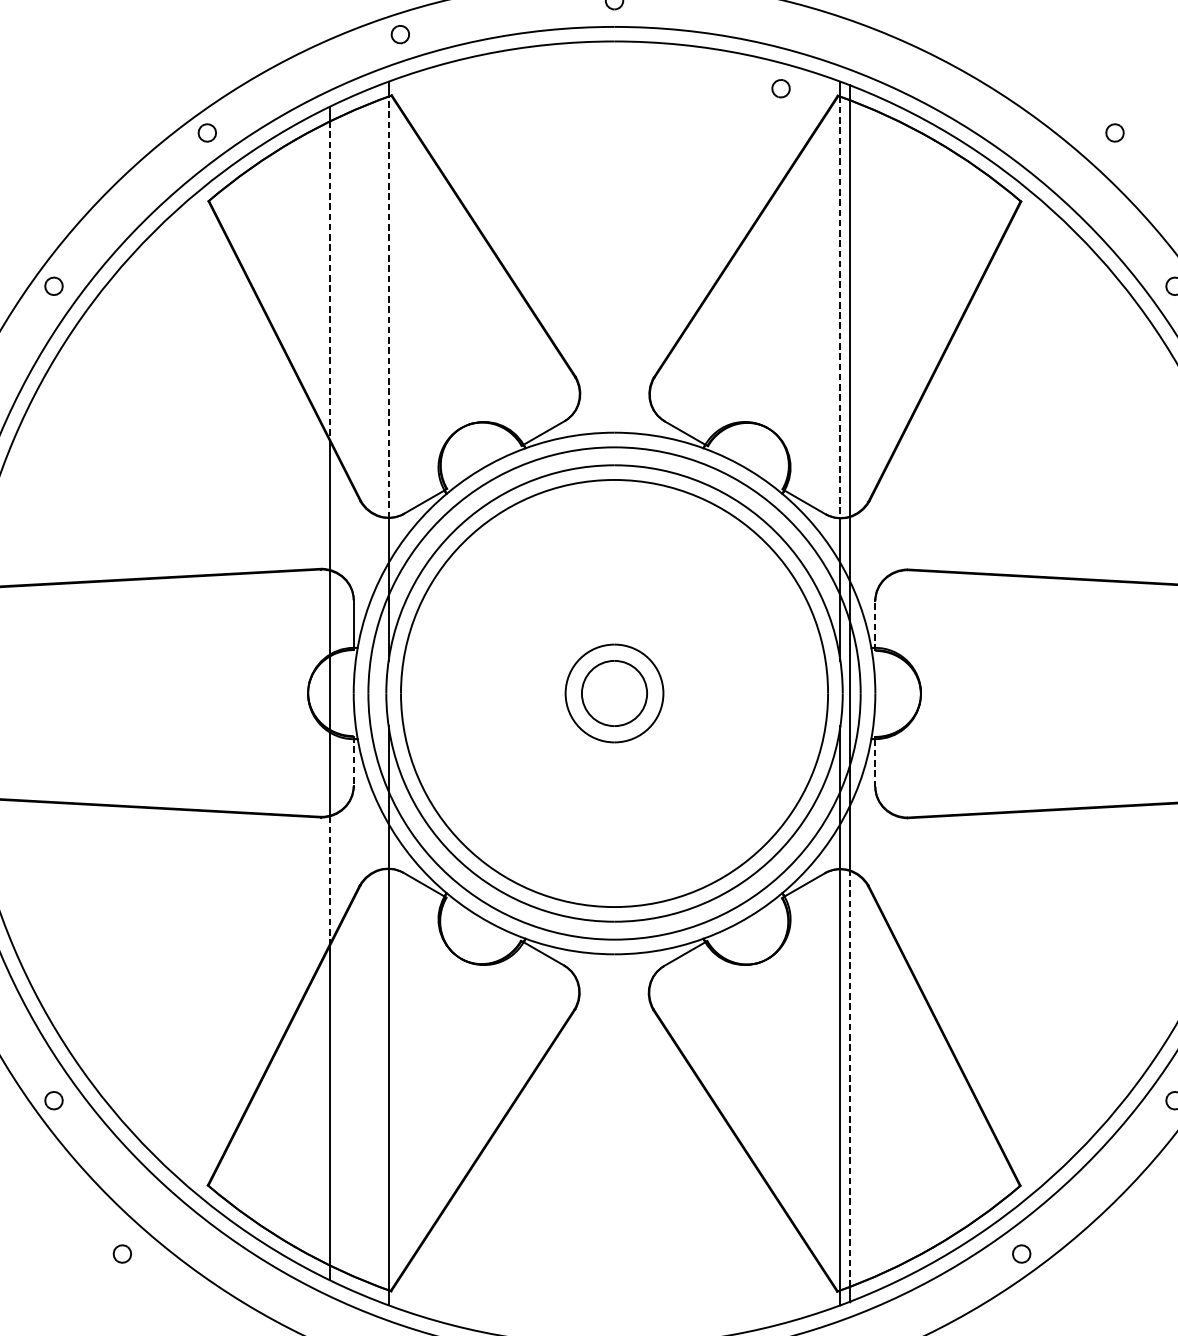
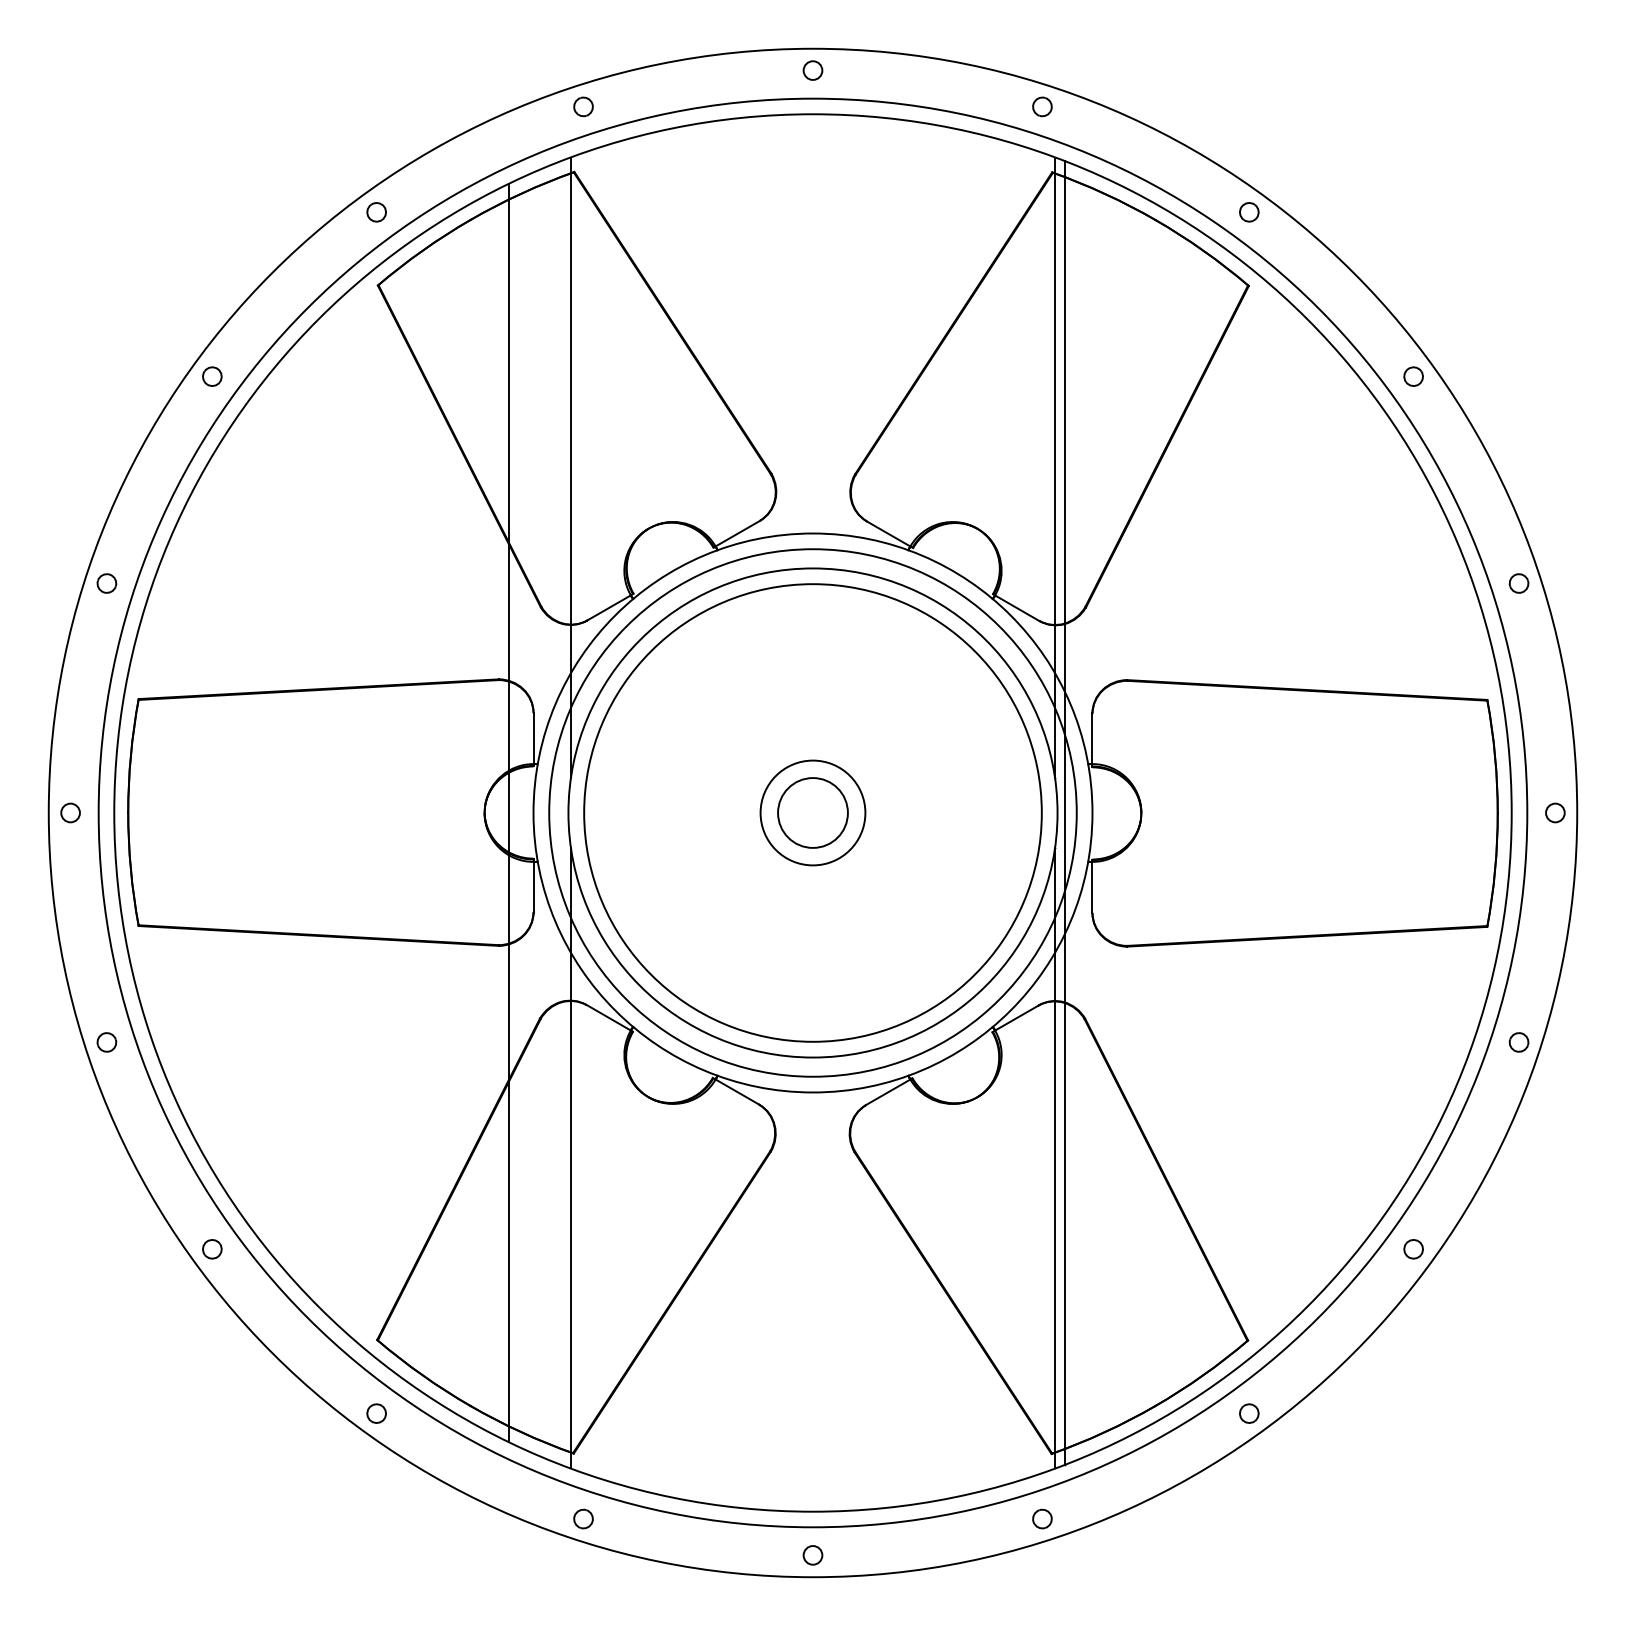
part: (781, 88) -> (1042, 106), moved
part: (1115, 133) -> (1249, 212), moved
line: (330, 281) -> (508, 371), dashed -> solid
line: (388, 307) -> (570, 399), dashed -> solid
line: (840, 307) -> (1055, 399), dashed -> solid
line: (875, 625) -> (1092, 740), dashed -> solid
line: (353, 761) -> (533, 885), dashed -> solid
line: (875, 763) -> (1092, 887), dashed -> solid
line: (330, 880) -> (508, 1013), dashed -> solid
line: (850, 1078) -> (1065, 1225), dashed -> solid
part: (122, 1253) -> (376, 1413), moved

